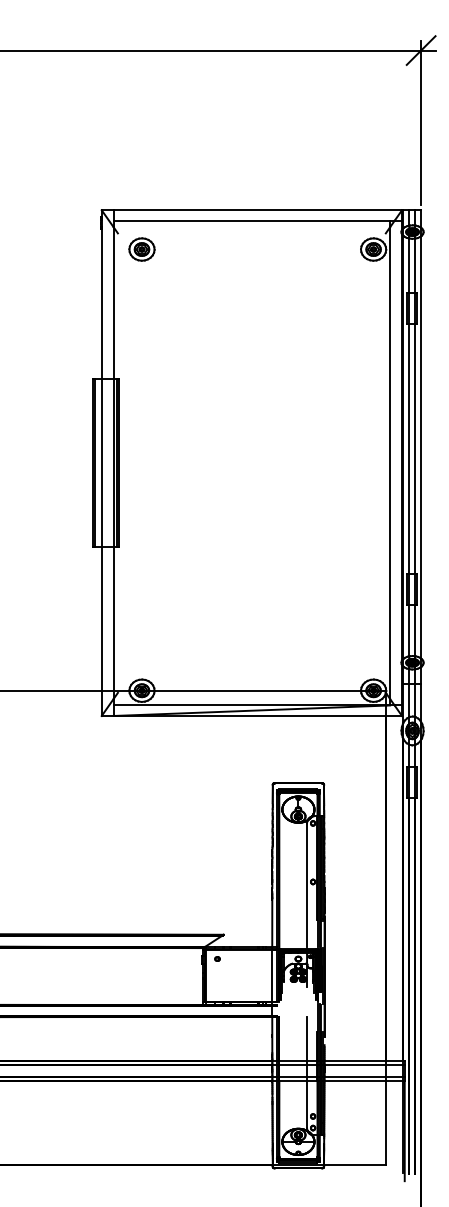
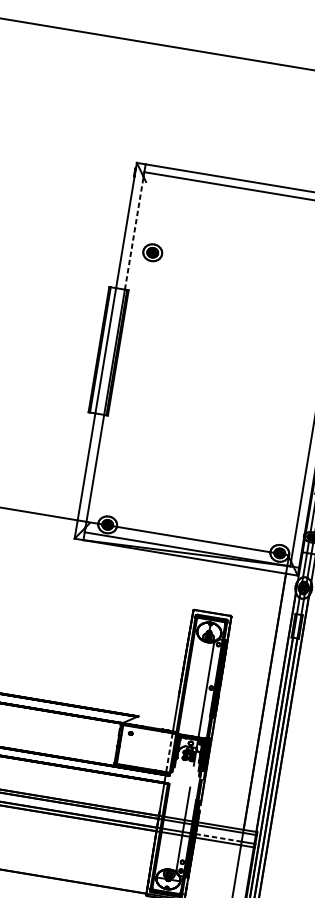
part: (141, 249) -> (152, 252), moved
line: (113, 303) -> (134, 233), solid -> dashed
line: (272, 976) -> (169, 753), solid -> dashed
line: (355, 1076) -> (218, 837), solid -> dashed

